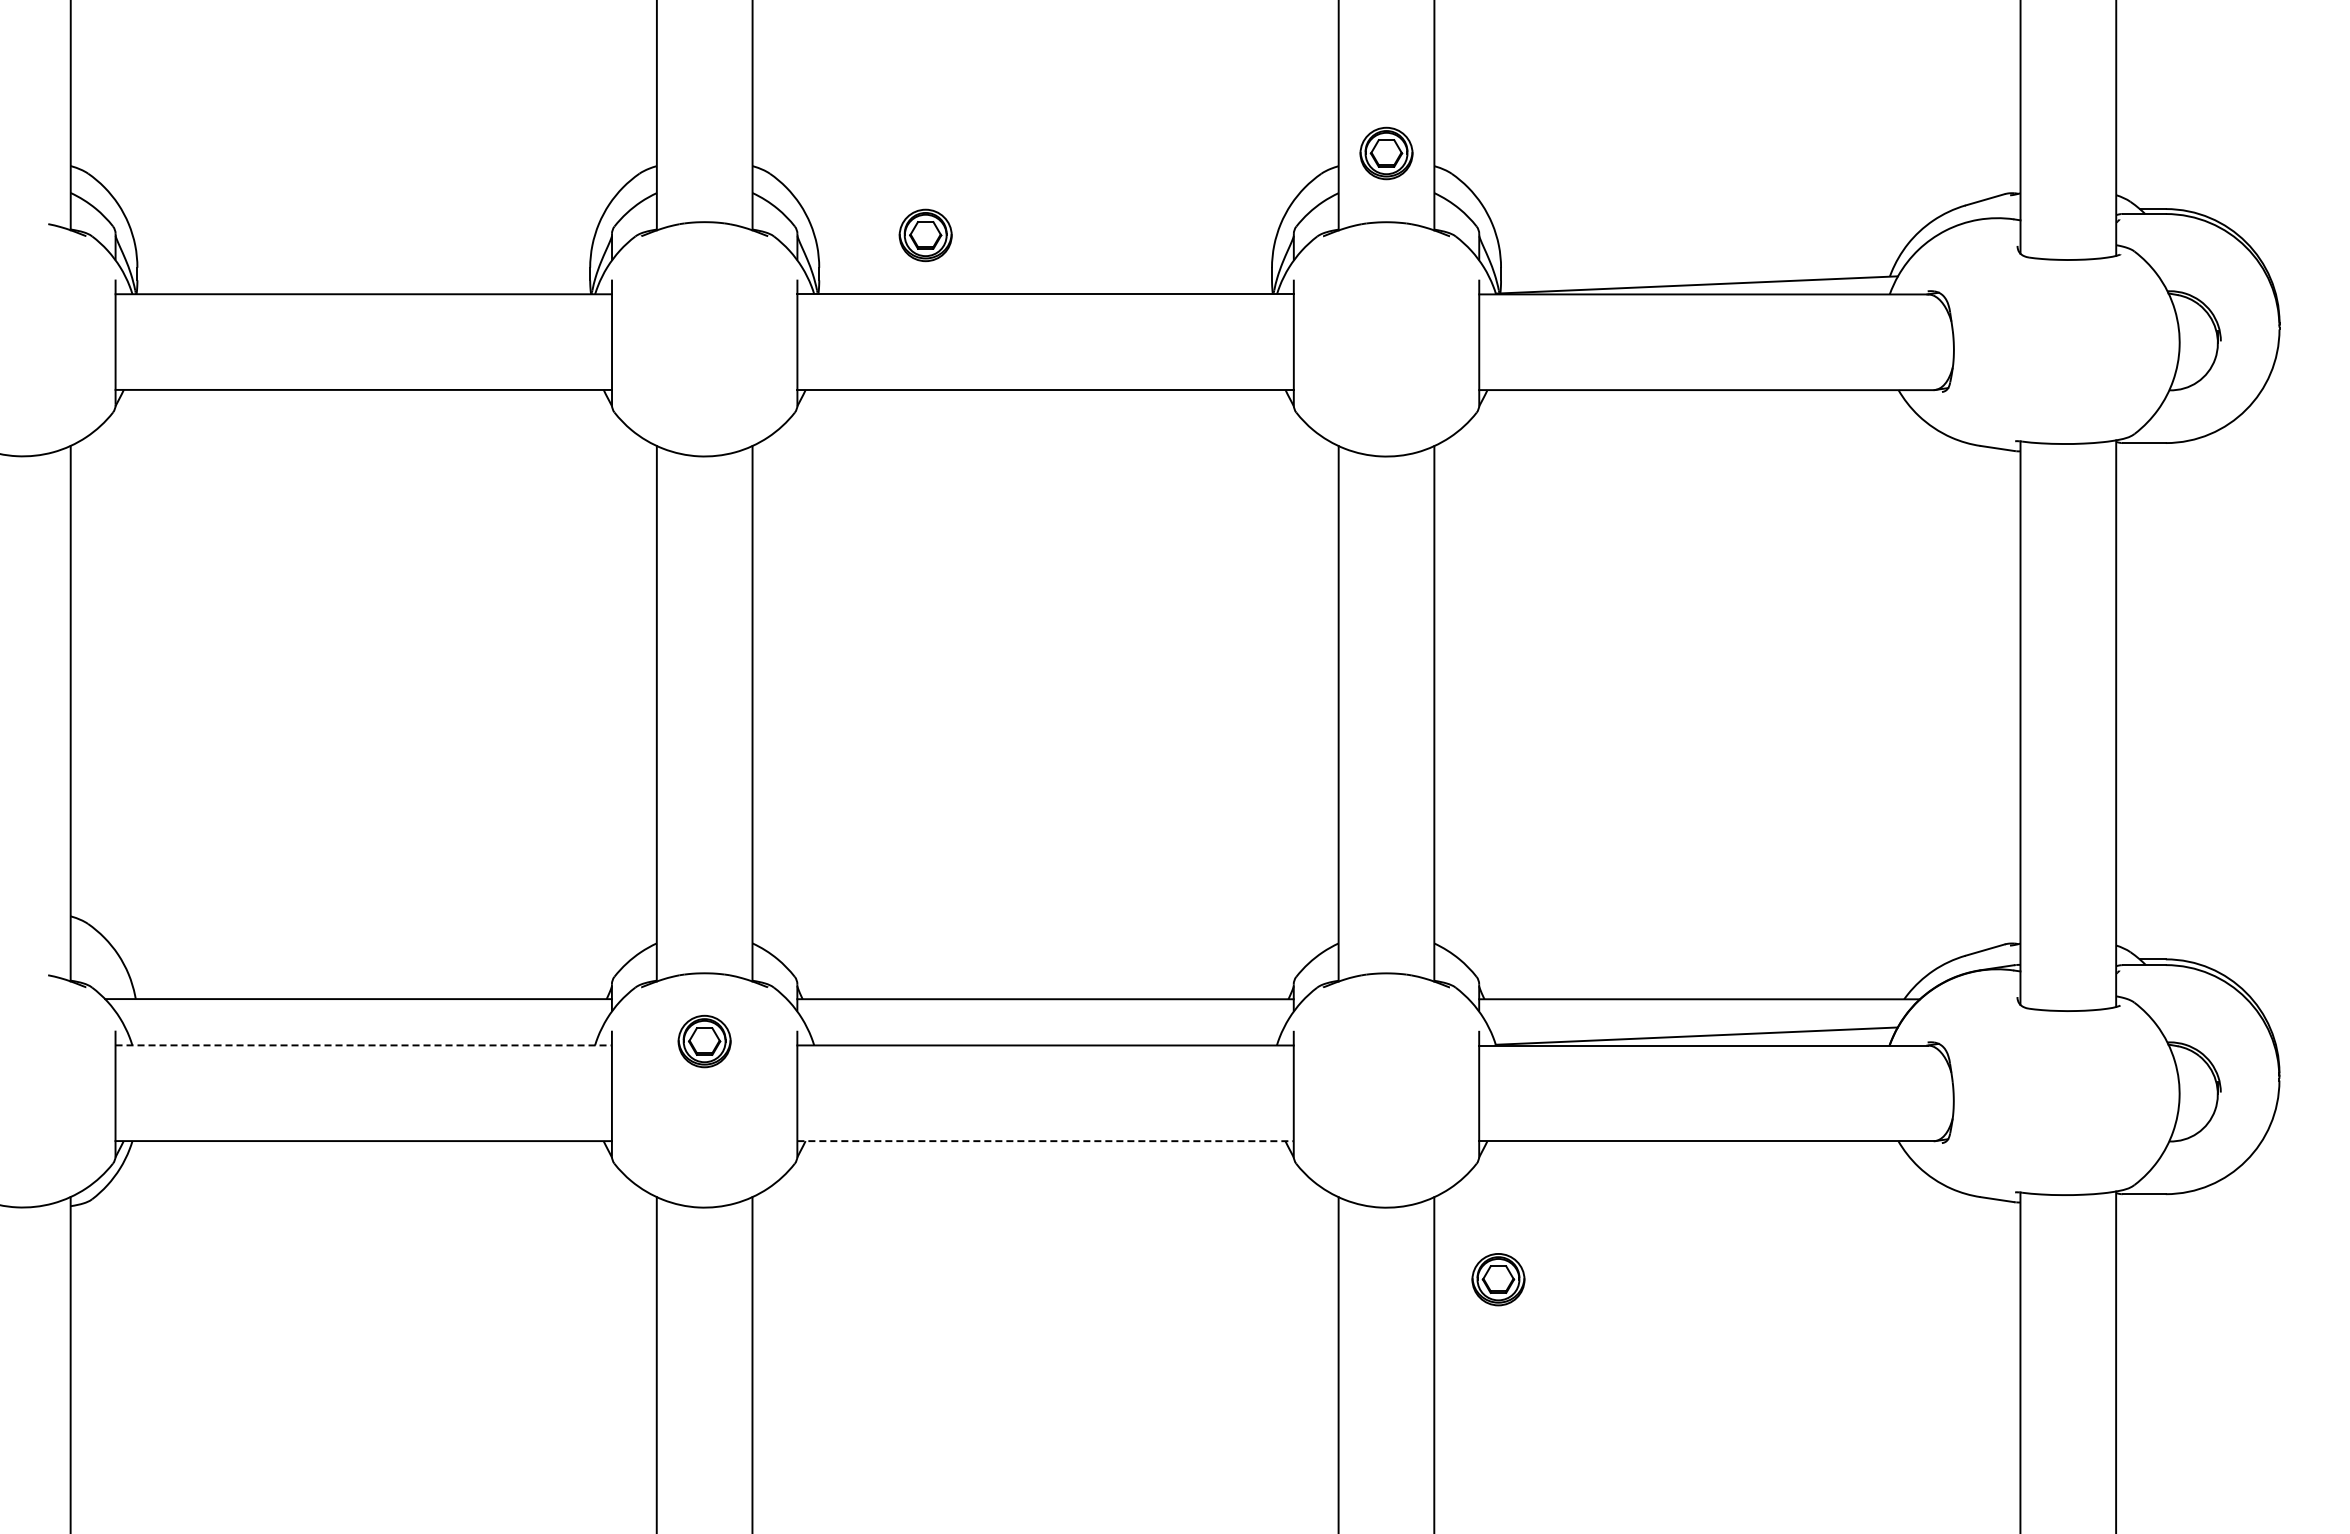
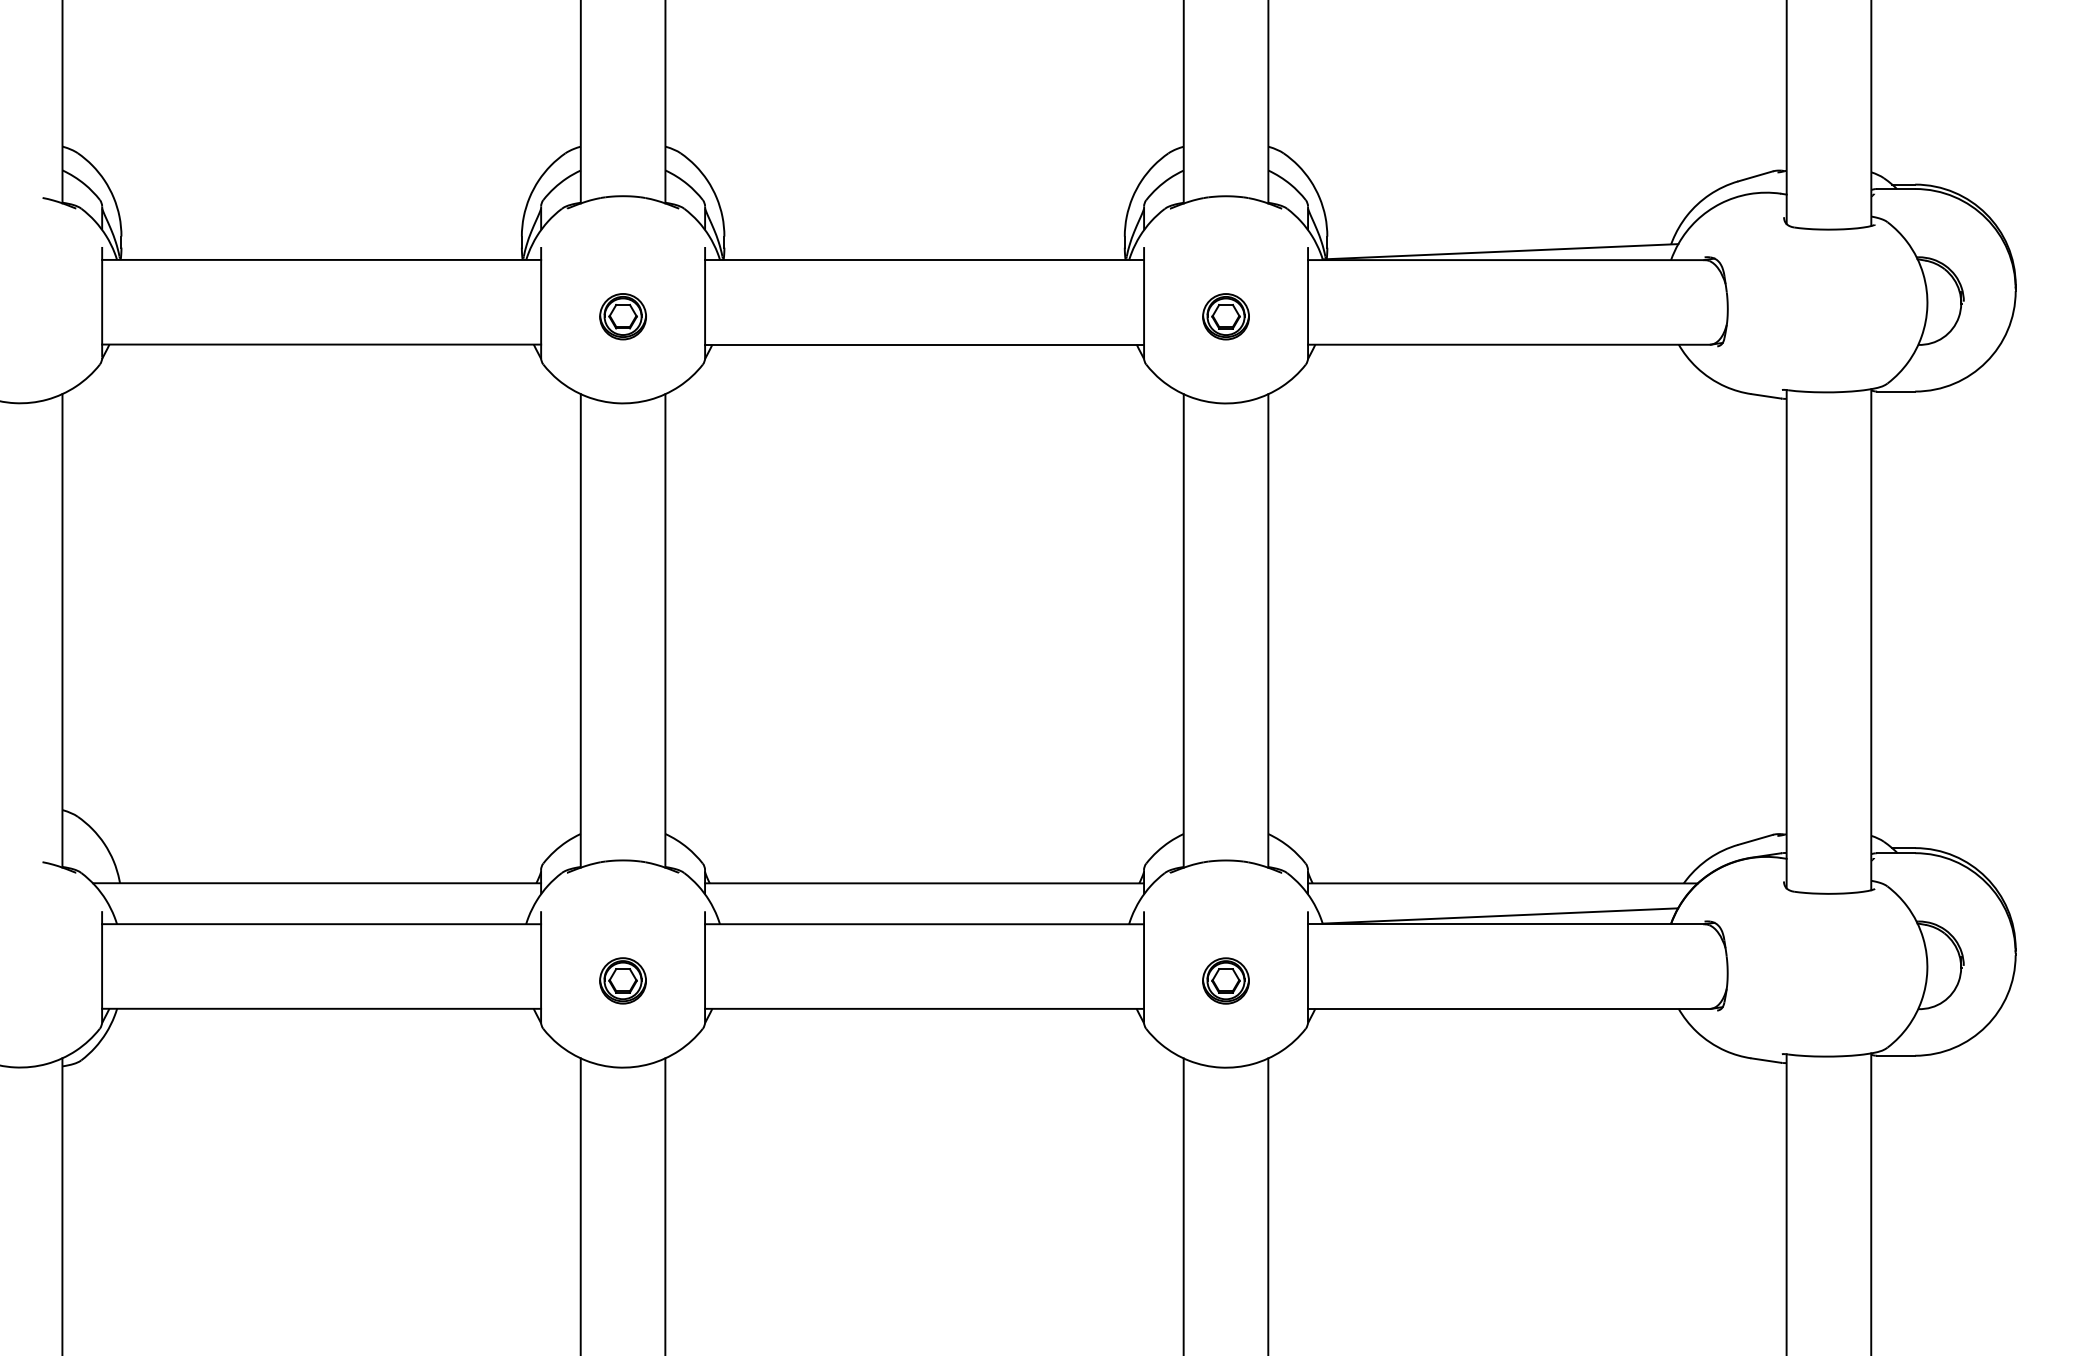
part: (1386, 153) -> (1226, 316), moved
part: (925, 235) -> (622, 316), moved
part: (704, 1041) -> (622, 980), moved
line: (364, 1045) -> (322, 924), dashed -> solid
line: (1046, 1141) -> (925, 1009), dashed -> solid
part: (1498, 1279) -> (1226, 980), moved

